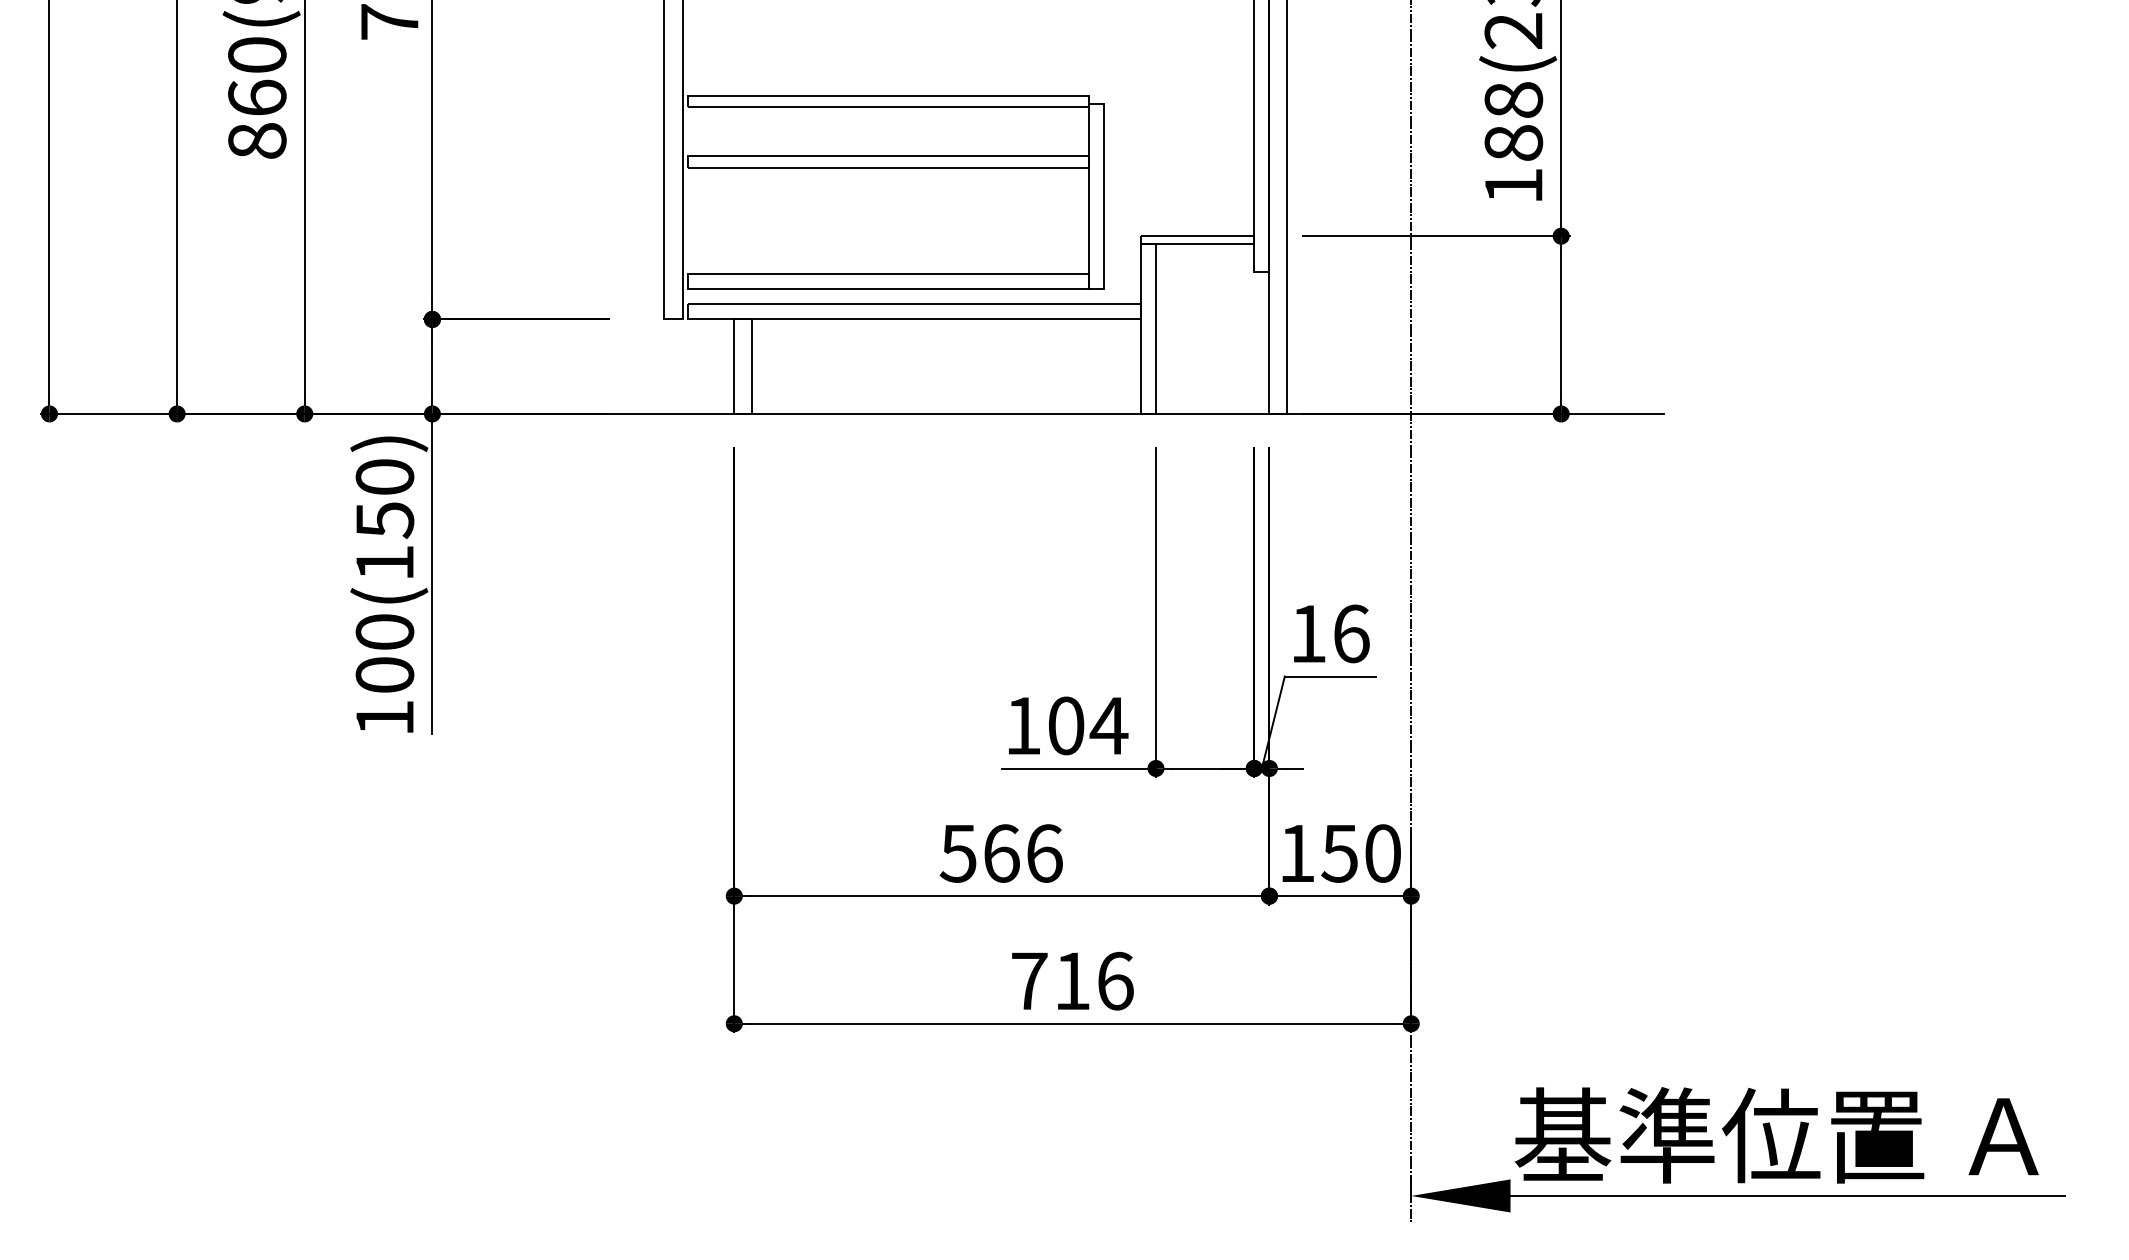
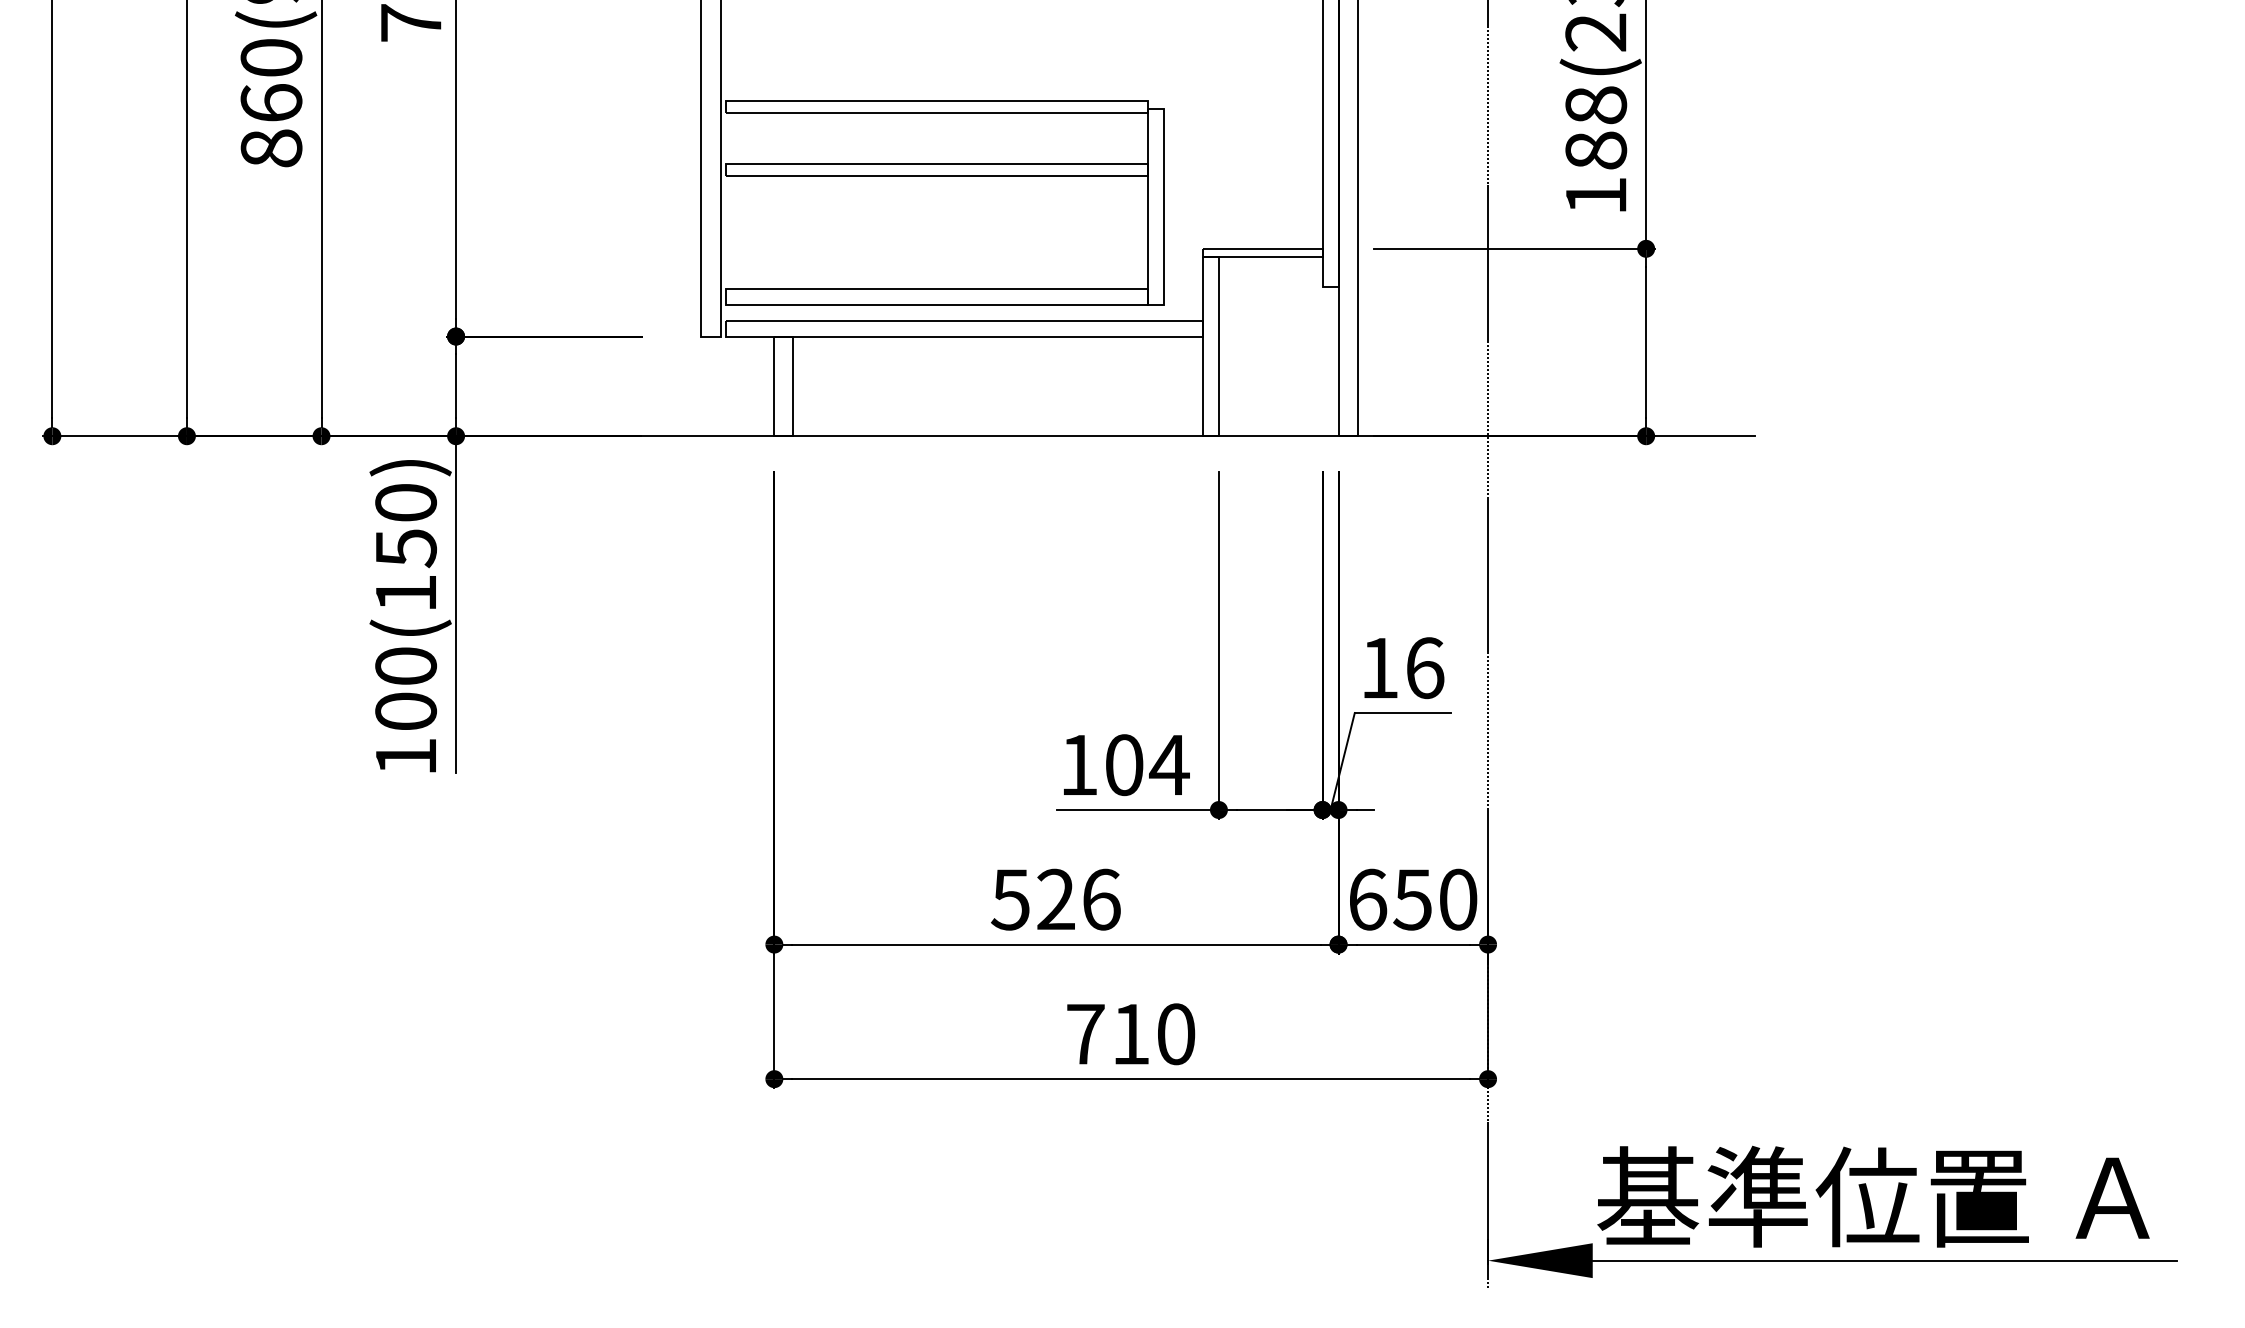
text: (1001, 853) -> (1056, 899), 566 -> 526
text: (1297, 853) -> (1368, 899), 150 -> 650
text: (1115, 980) -> (1176, 1033), 716 -> 710

